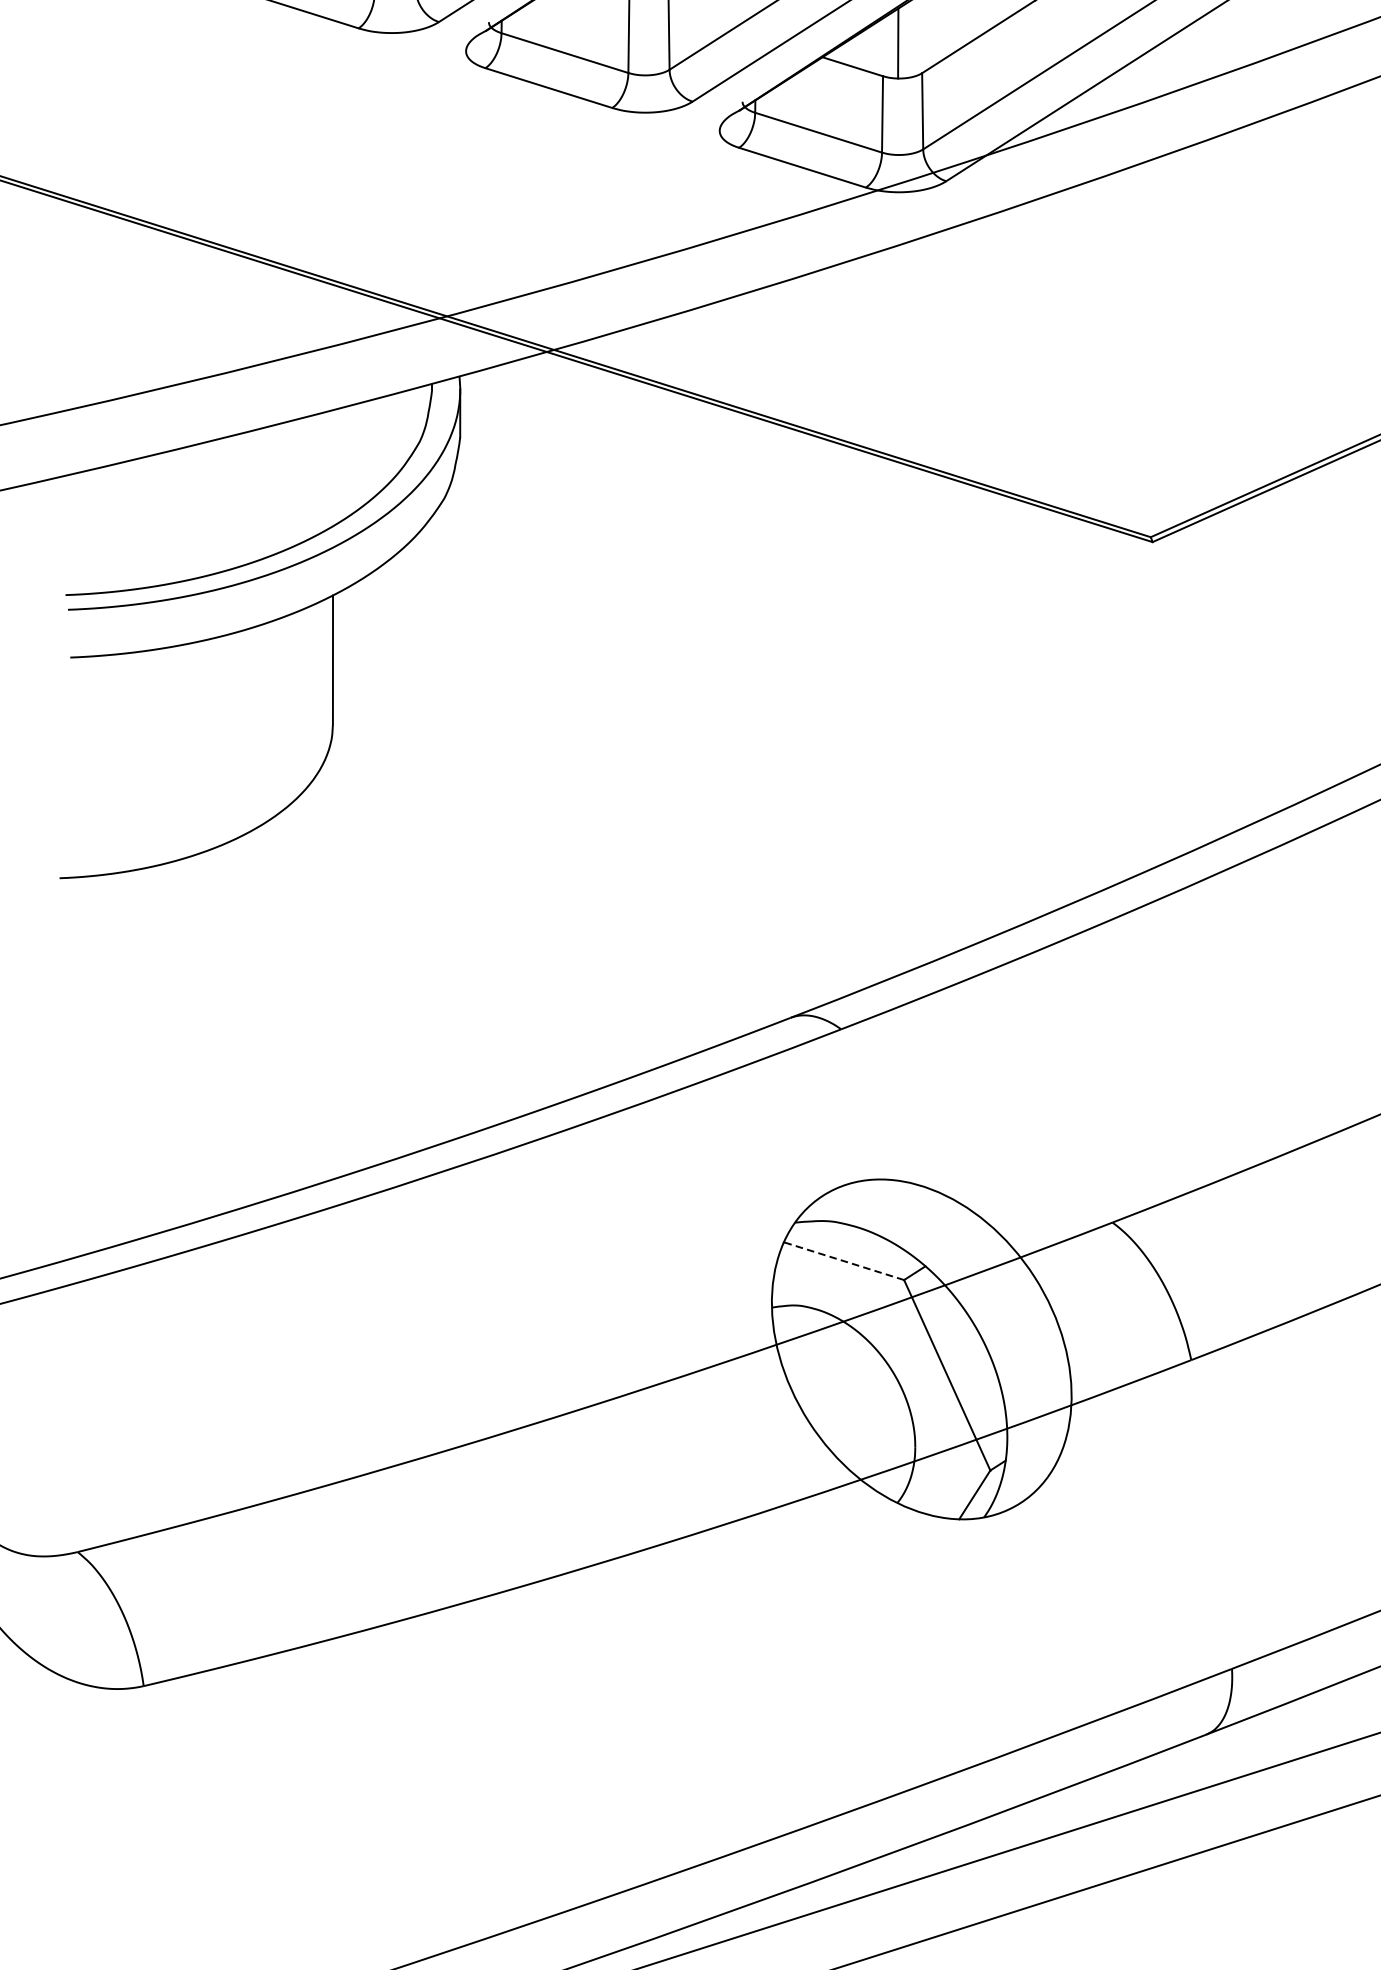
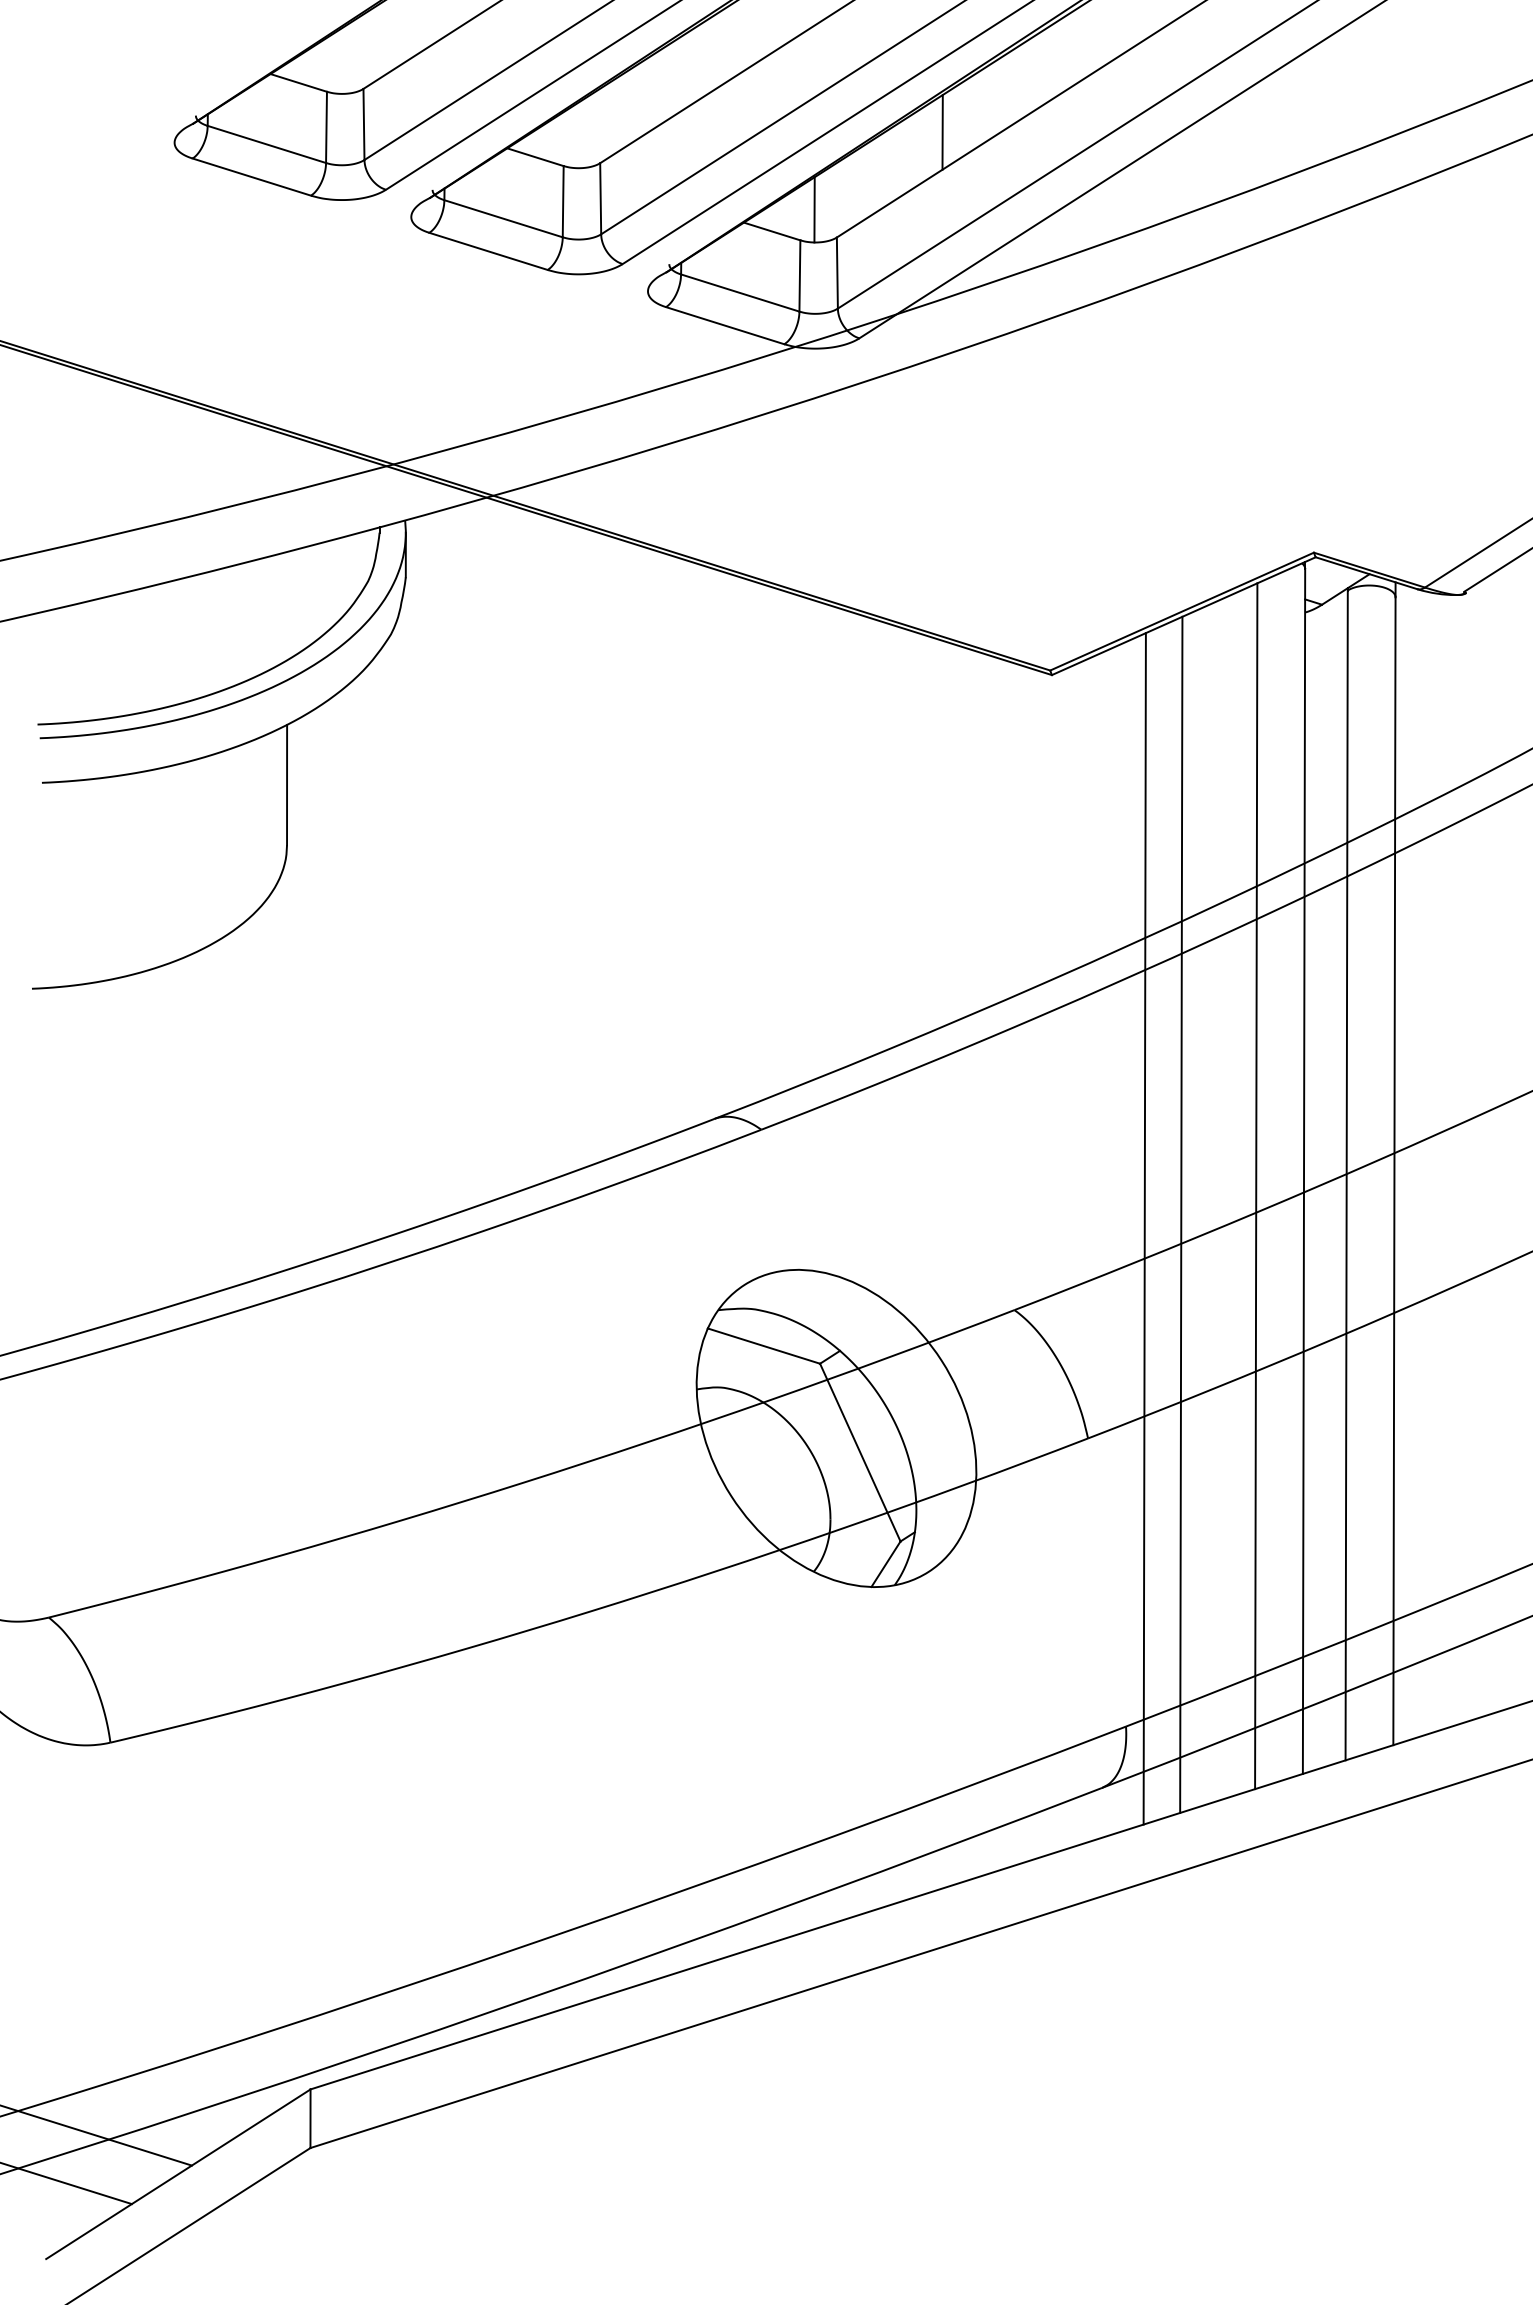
line: (1371, 1090) -> (1256, 1186), added
line: (1291, 1120) -> (1181, 1214), added
line: (1251, 1135) -> (1144, 1228), added
line: (843, 1261) -> (763, 1346), dashed -> solid

